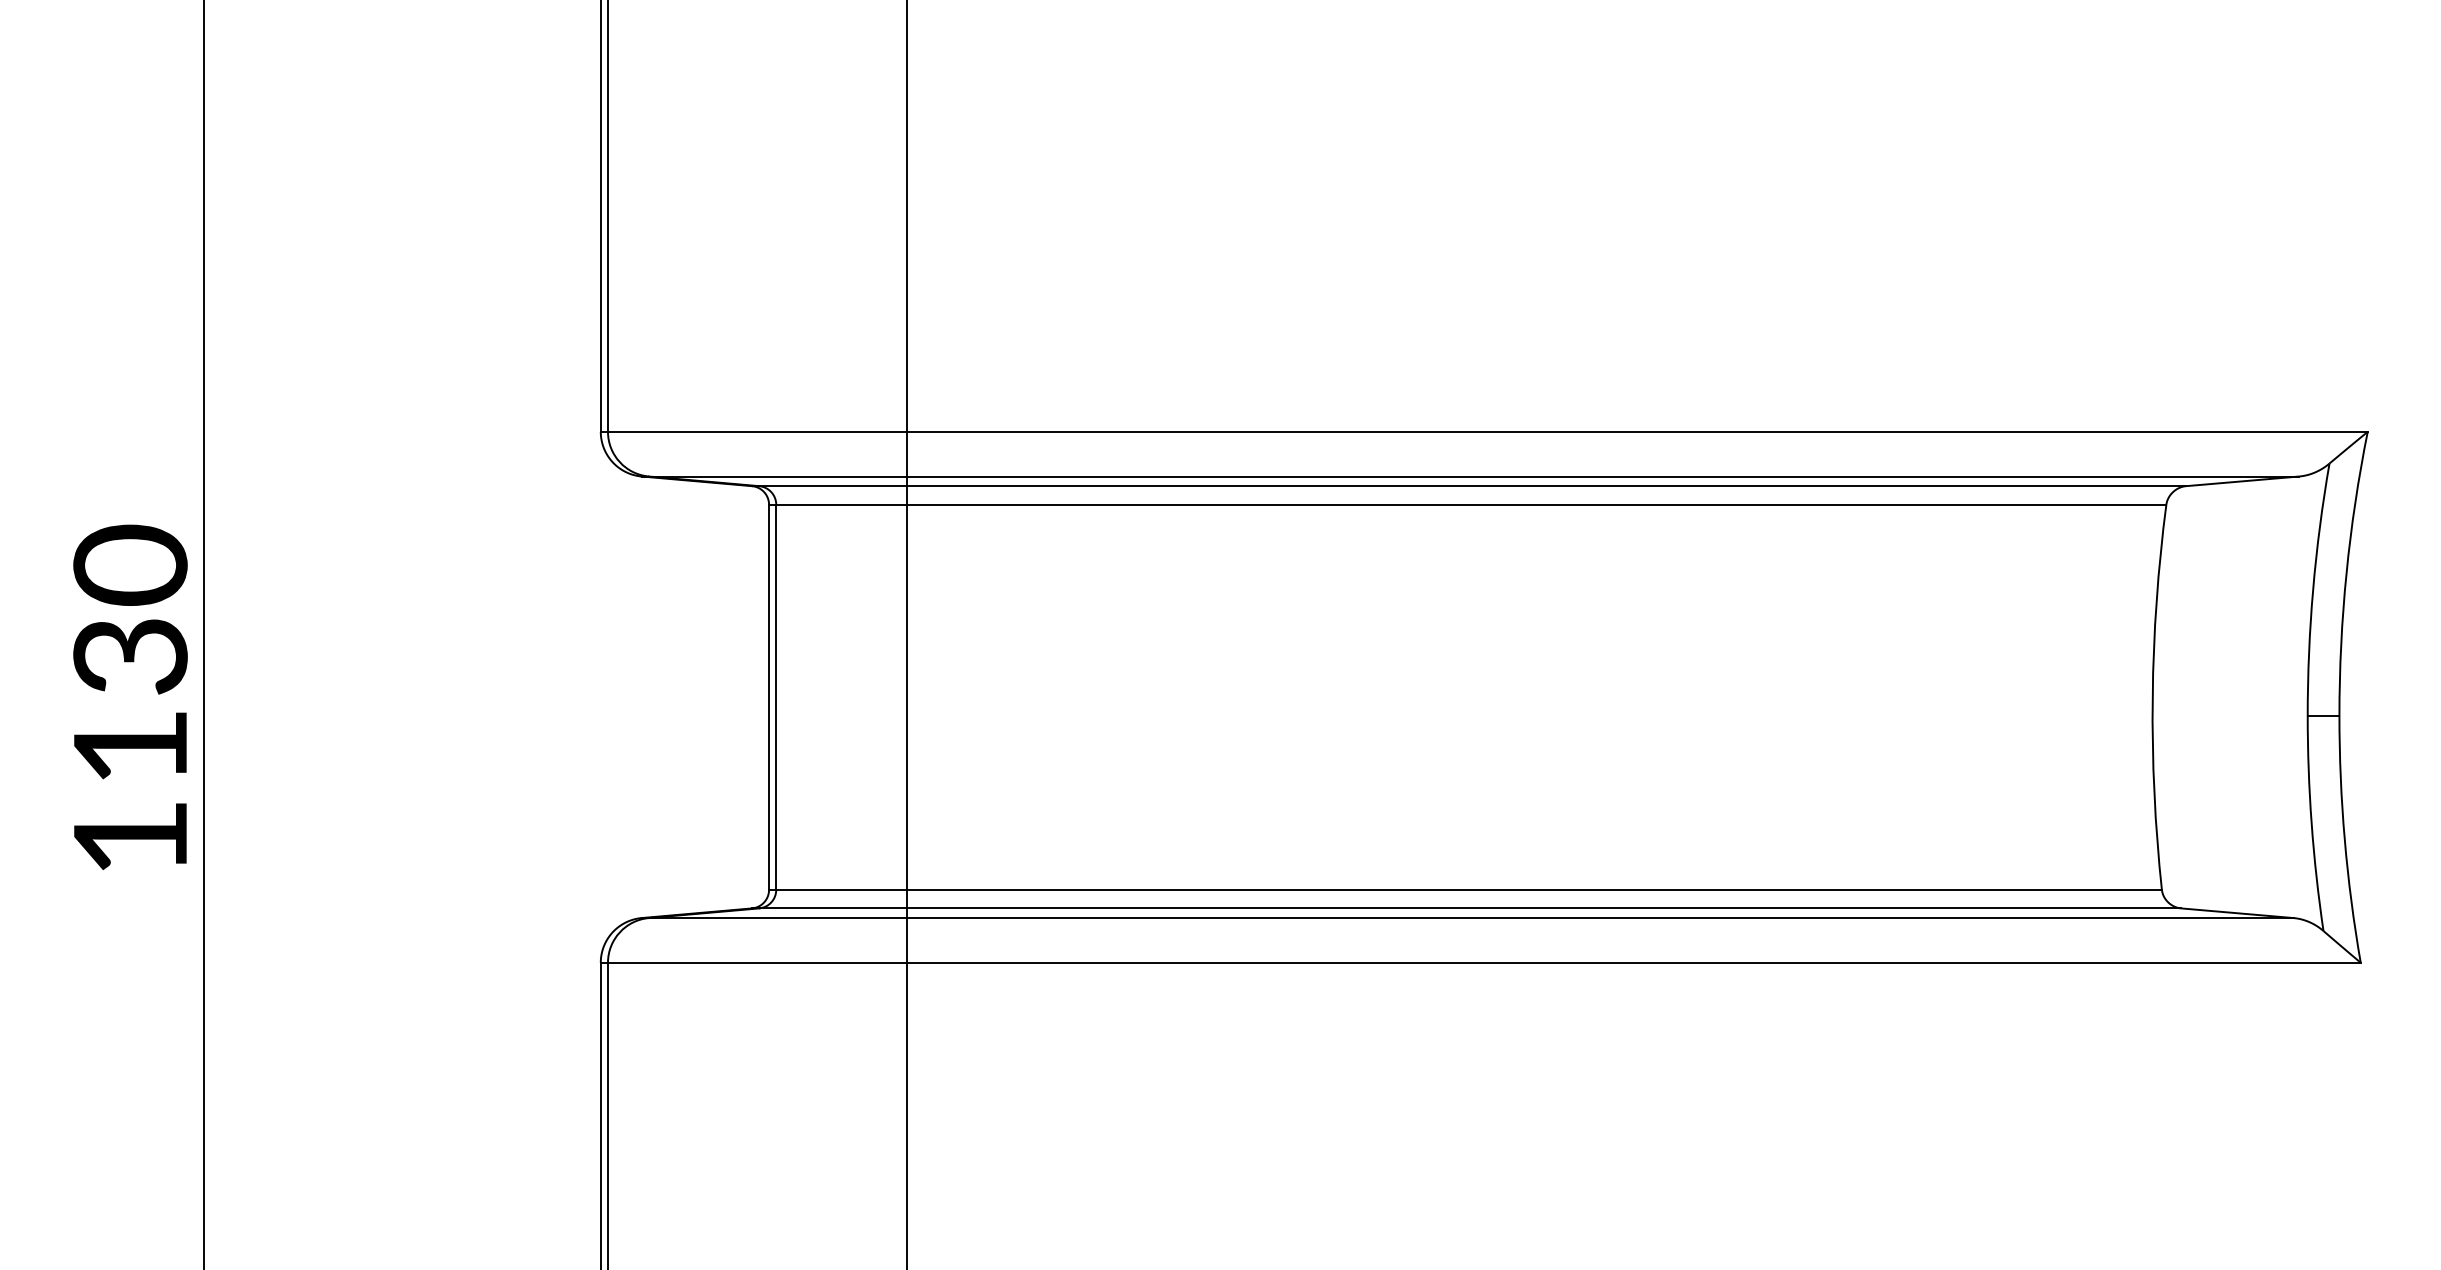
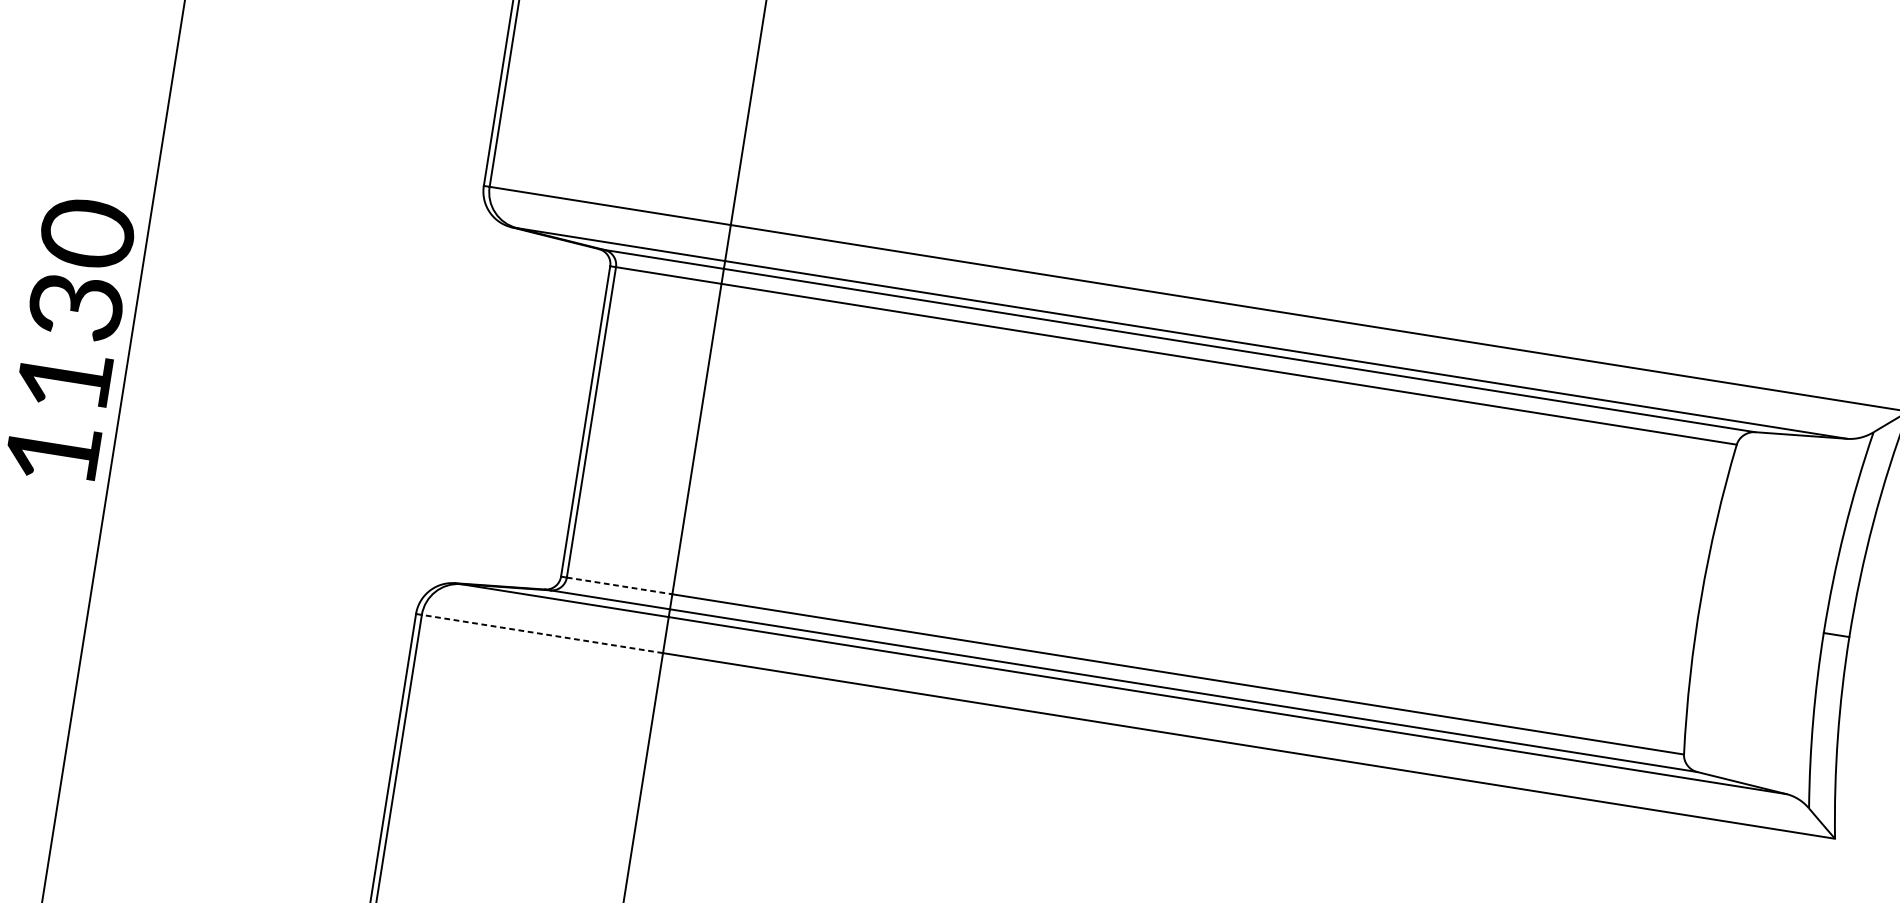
line: (842, 889) -> (620, 585), solid -> dashed
line: (757, 962) -> (542, 633), solid -> dashed

